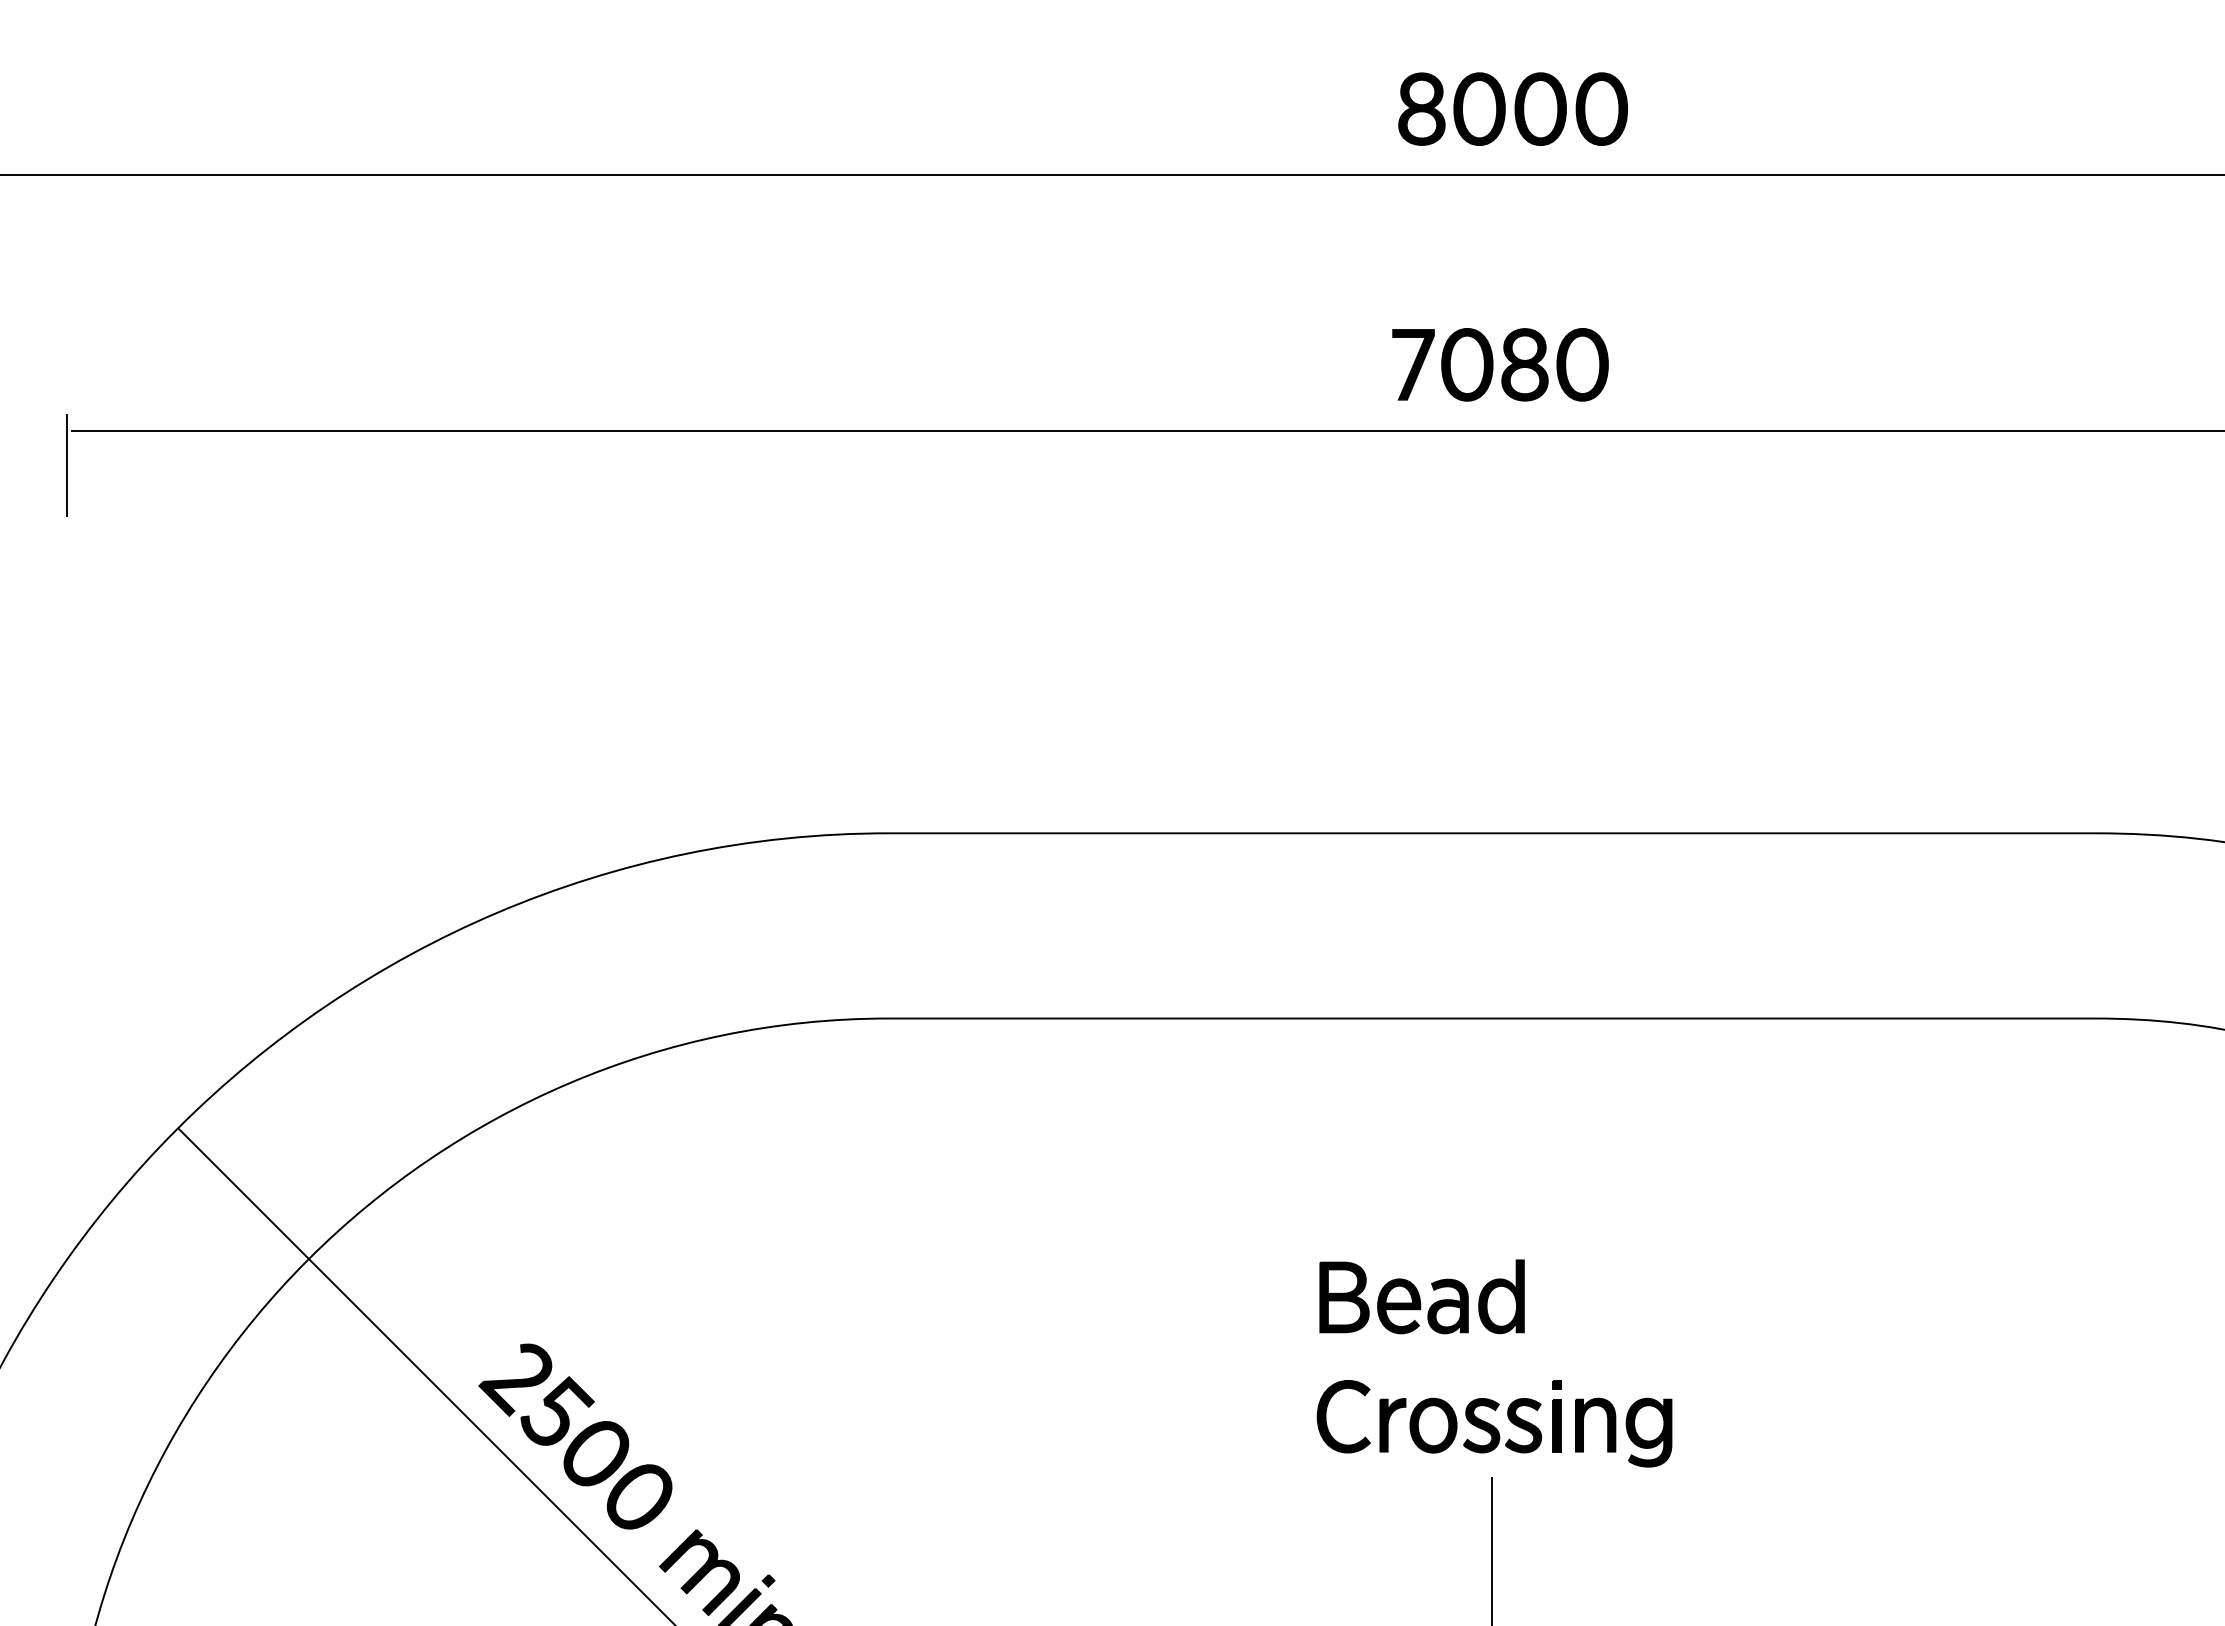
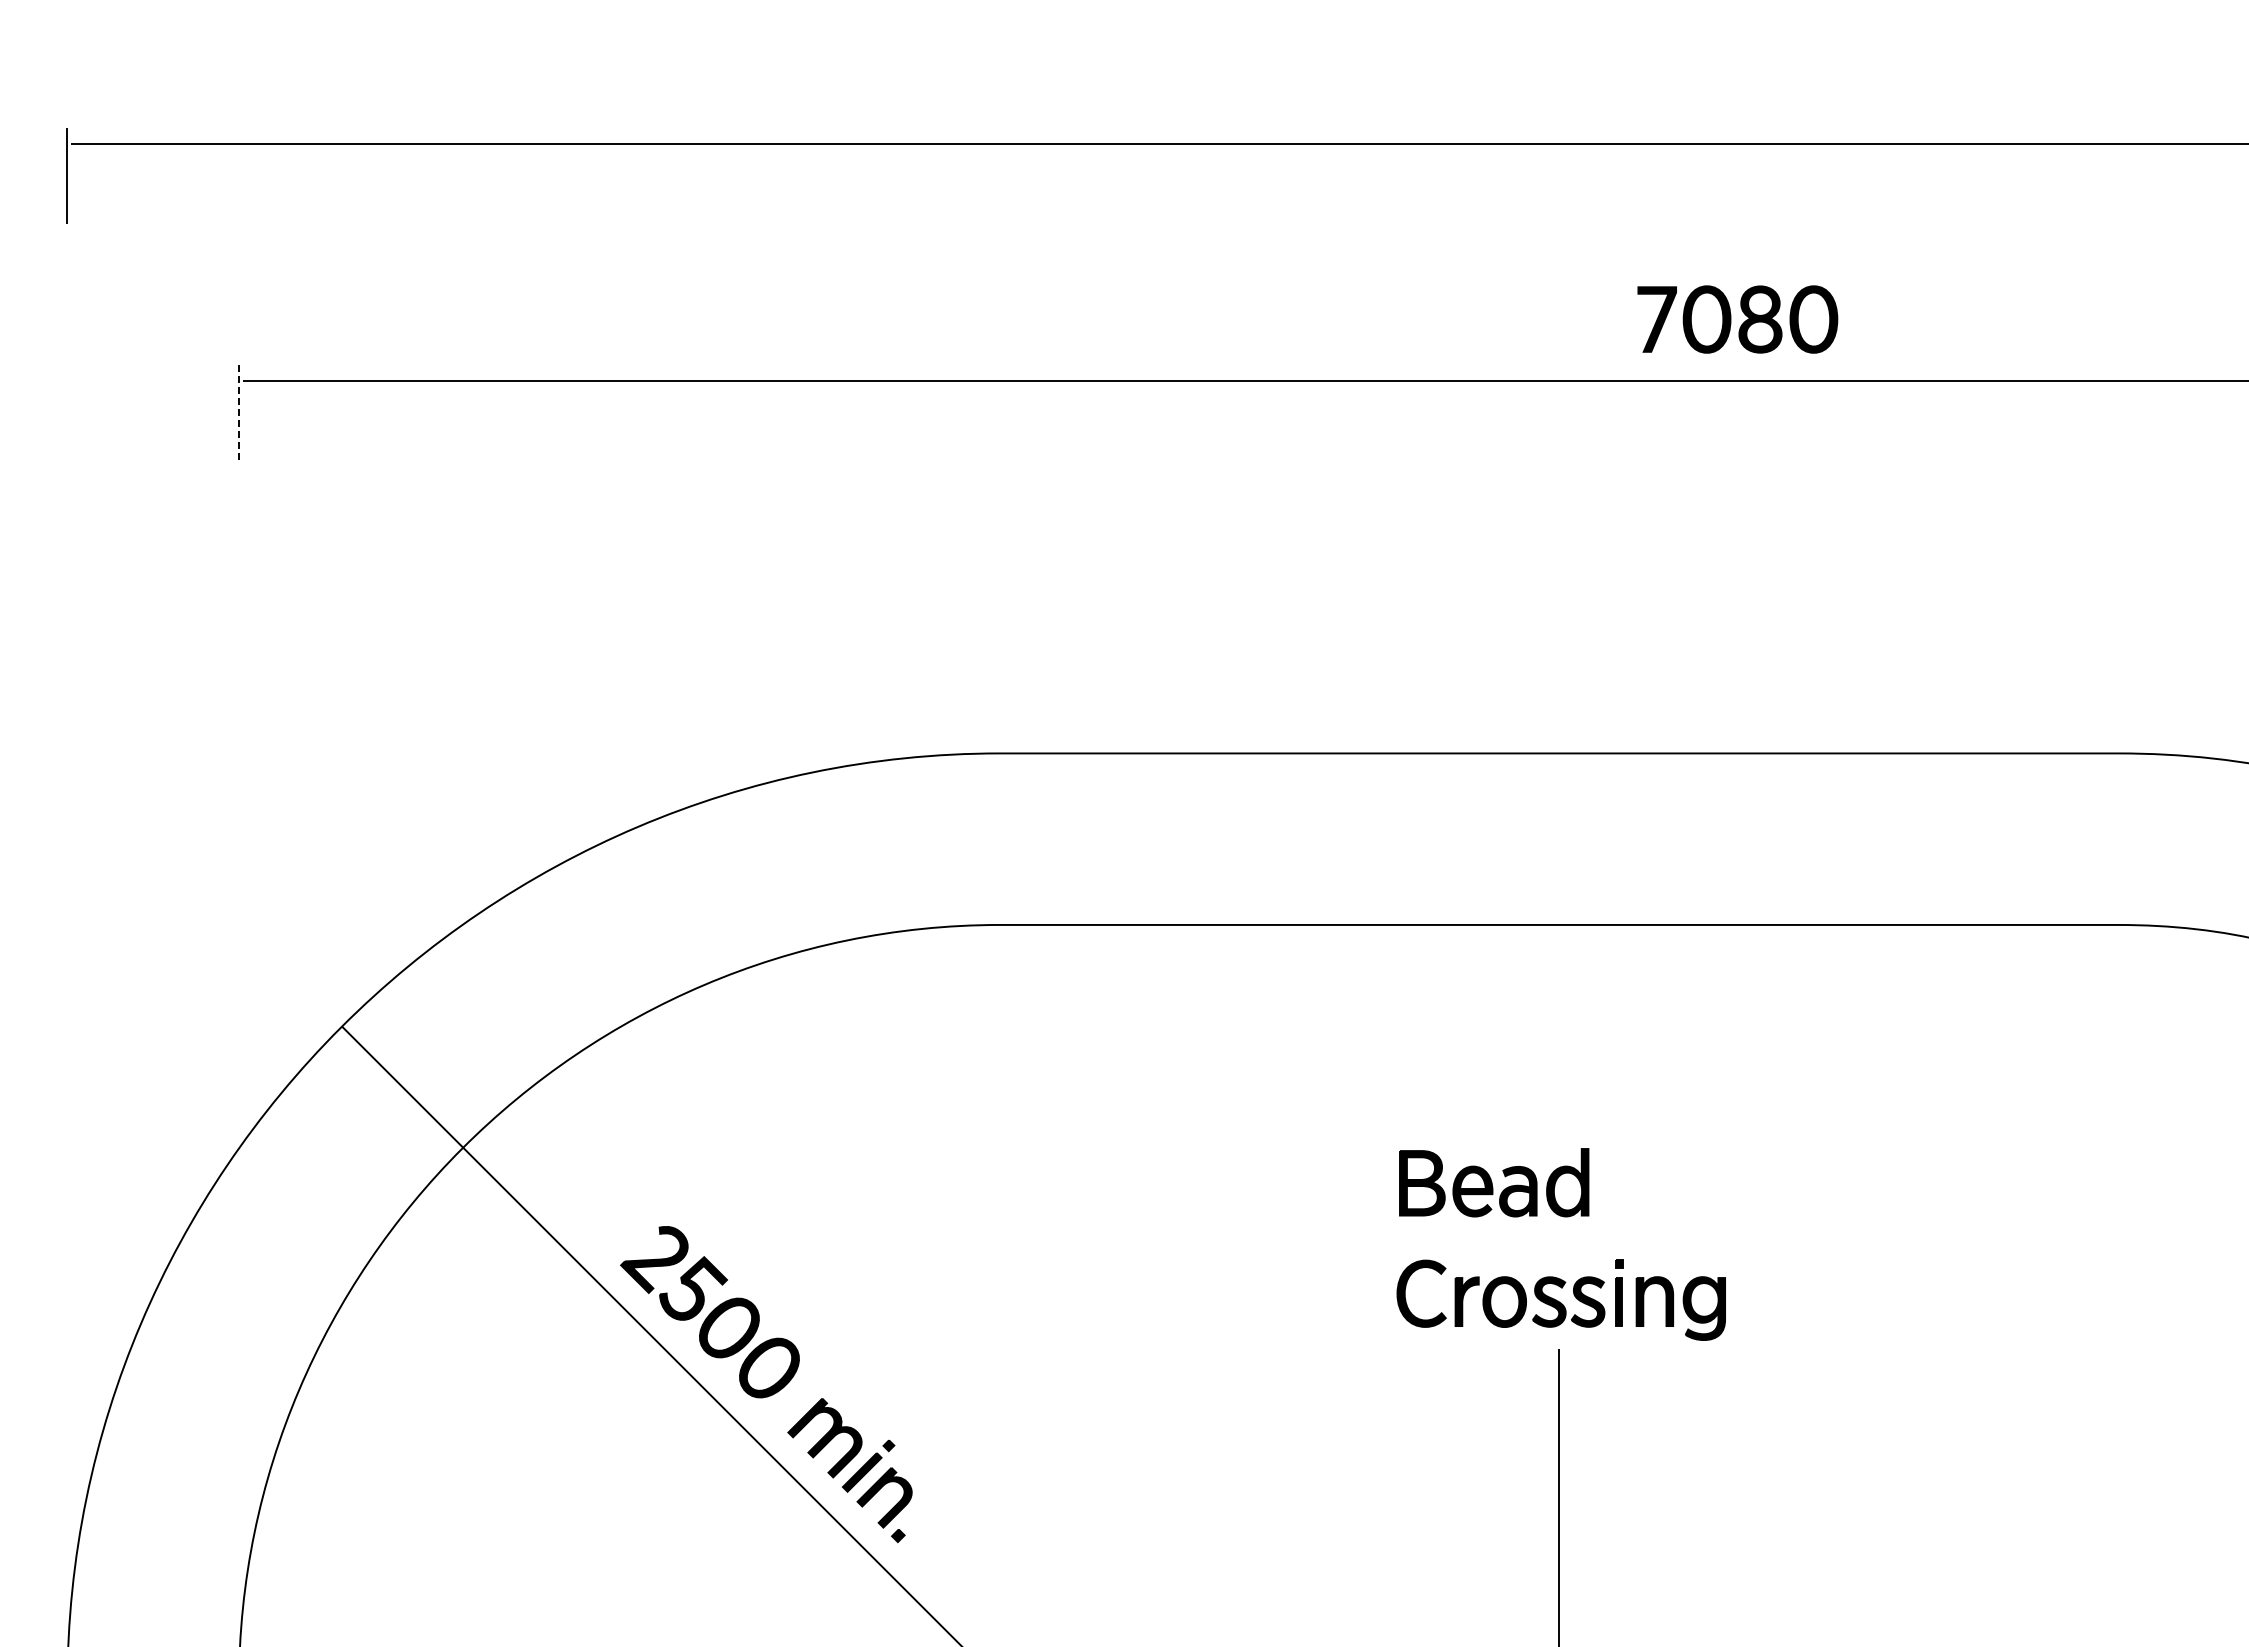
part: (1513, 108) -> (1578, 82), removed
part: (1500, 364) -> (1737, 319), moved
line: (66, 465) -> (238, 412), solid -> dashed

